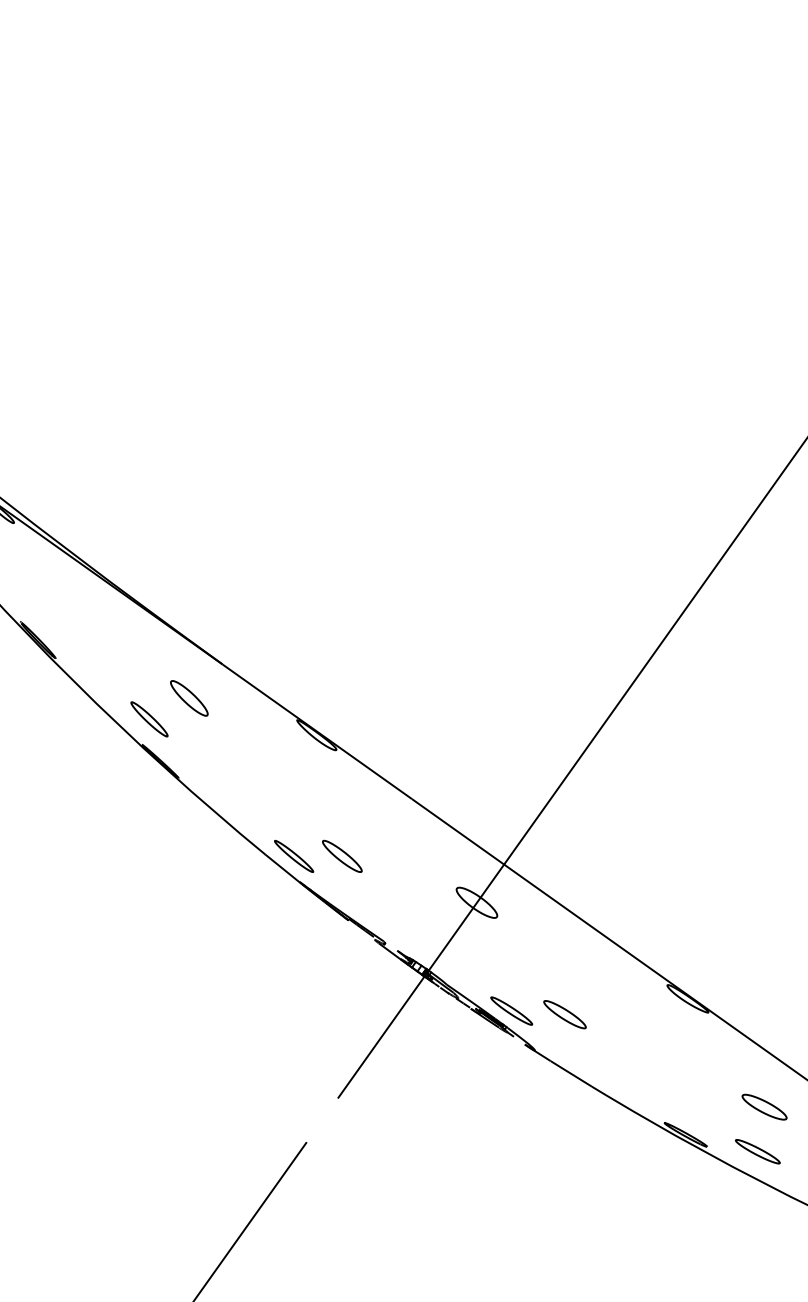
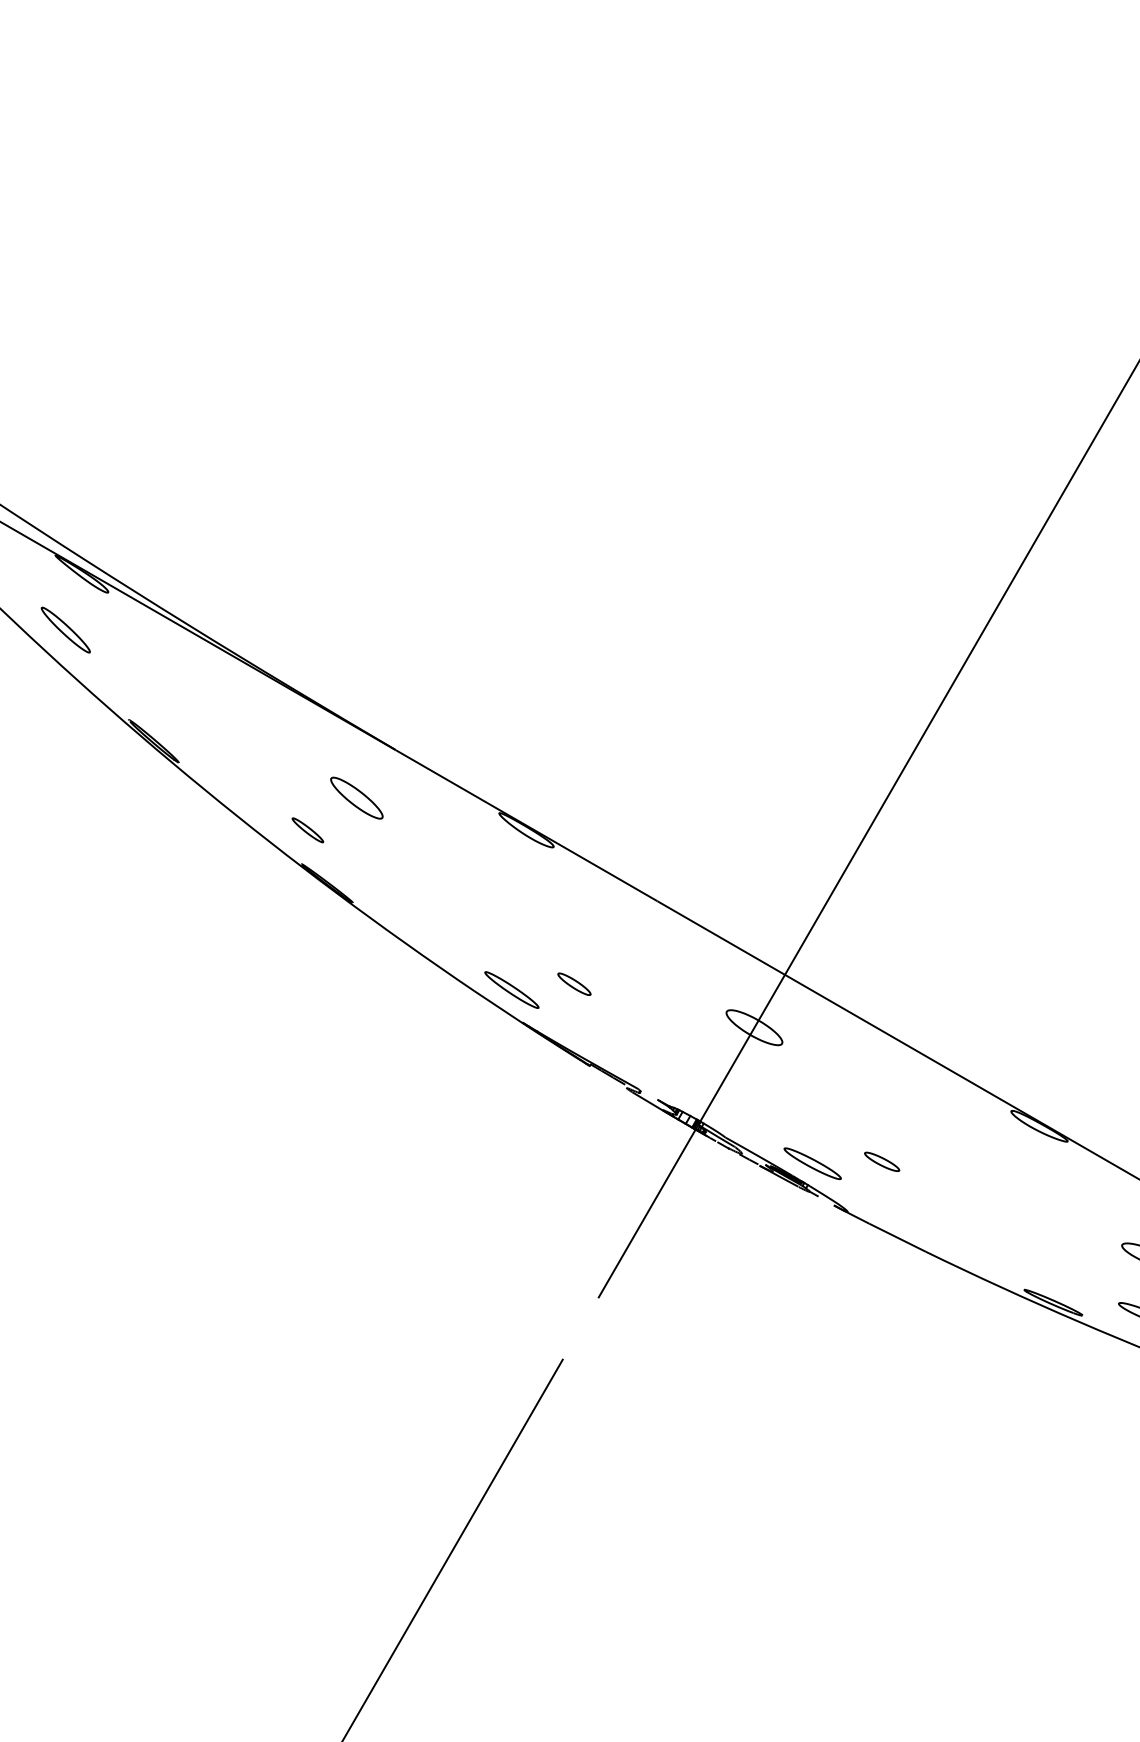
part: (149, 719) -> (307, 830), size x0.6
part: (342, 856) -> (574, 984), size x0.6
part: (564, 1014) -> (881, 1161), size x0.6

